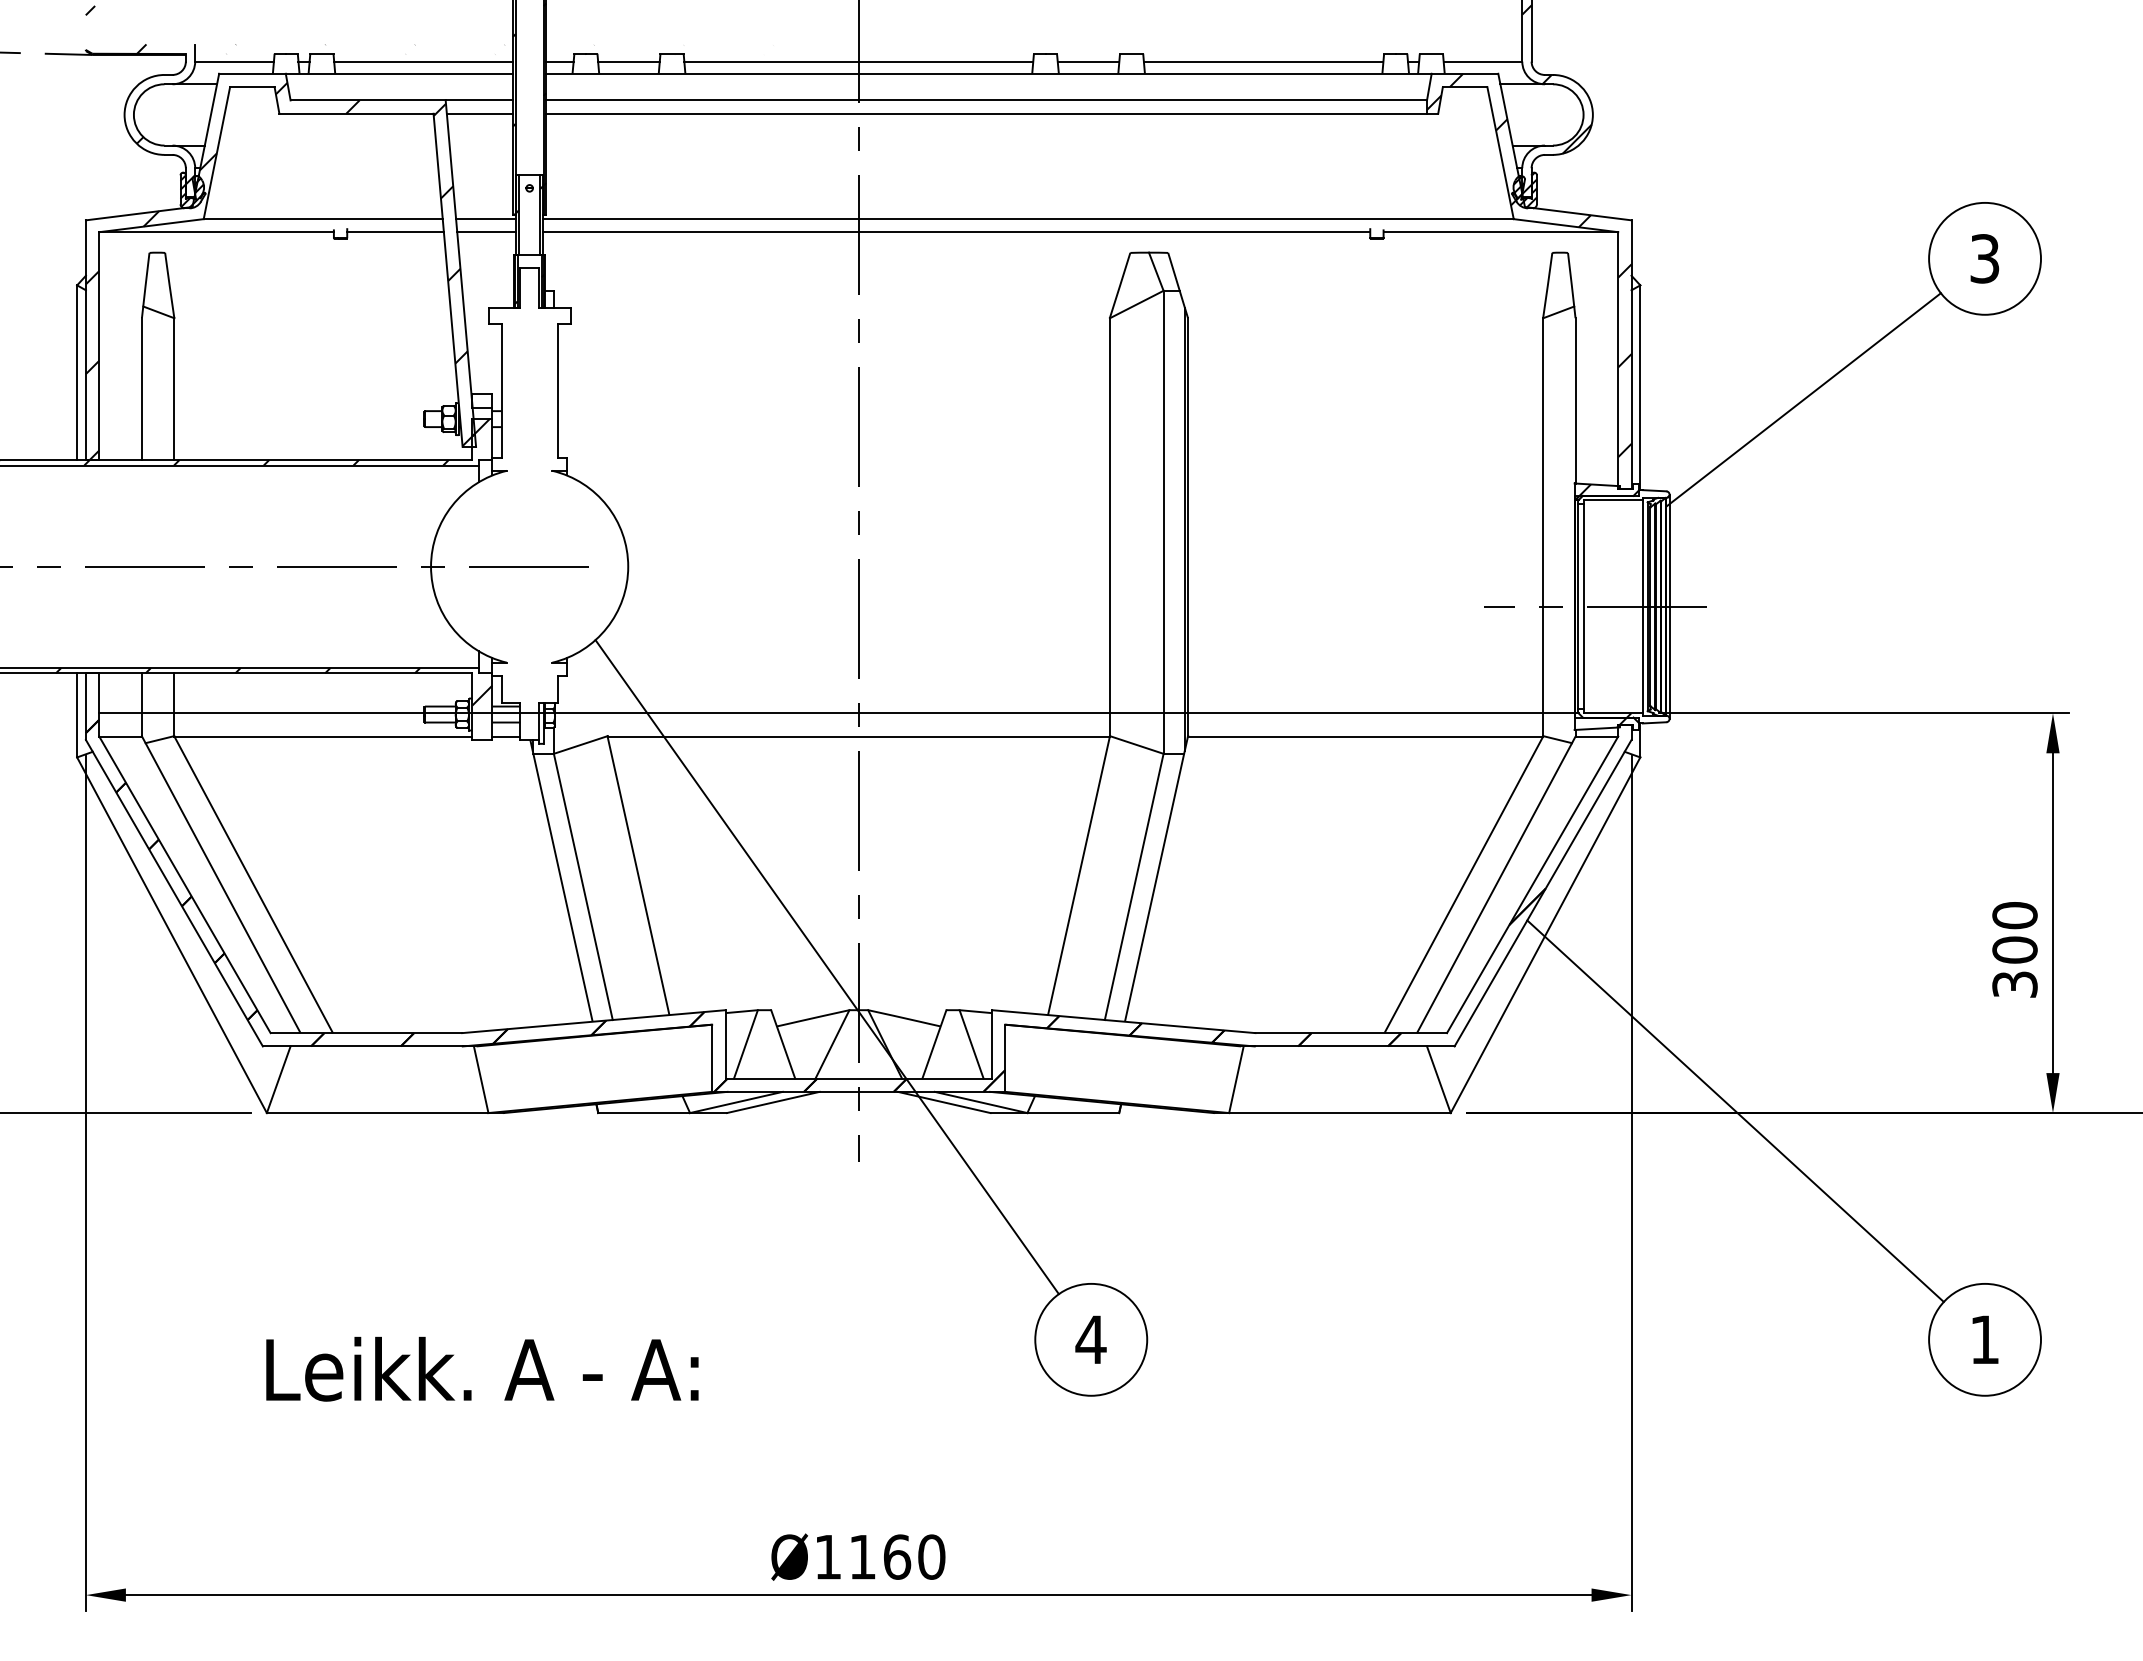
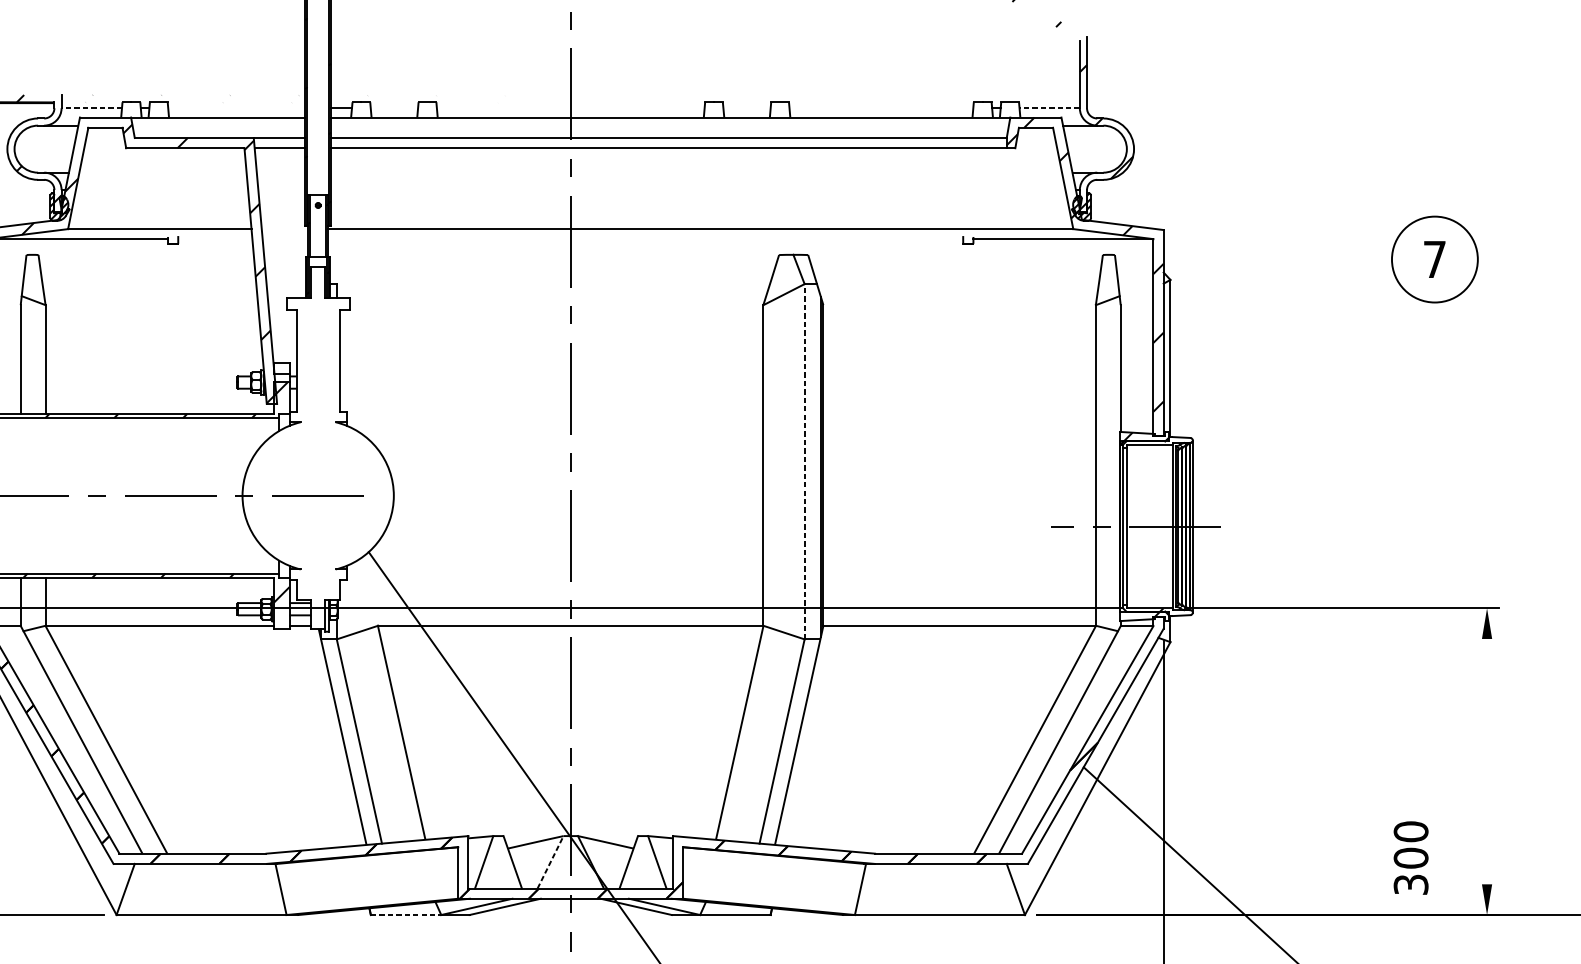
line: (234, 61) -> (91, 108), solid -> dashed
line: (423, 61) -> (236, 108), removed
line: (628, 61) -> (394, 108), removed
line: (858, 61) -> (570, 108), removed
line: (1088, 61) -> (747, 108), removed
line: (1263, 61) -> (881, 108), removed
line: (1482, 61) -> (1049, 108), solid -> dashed
line: (486, 219) -> (285, 229), removed
line: (395, 232) -> (215, 239), removed
line: (486, 232) -> (285, 239), removed
line: (956, 232) -> (645, 239), removed
text: (1984, 258) -> (1434, 259), 3 -> 7
line: (1803, 399) -> (1295, 367), removed
line: (1163, 522) -> (804, 461), solid -> dashed
line: (2052, 913) -> (1486, 761), removed
text: (2014, 949) -> (1410, 857), moved
line: (832, 1043) -> (550, 861), solid -> dashed
line: (644, 1113) -> (406, 915), solid -> dashed

